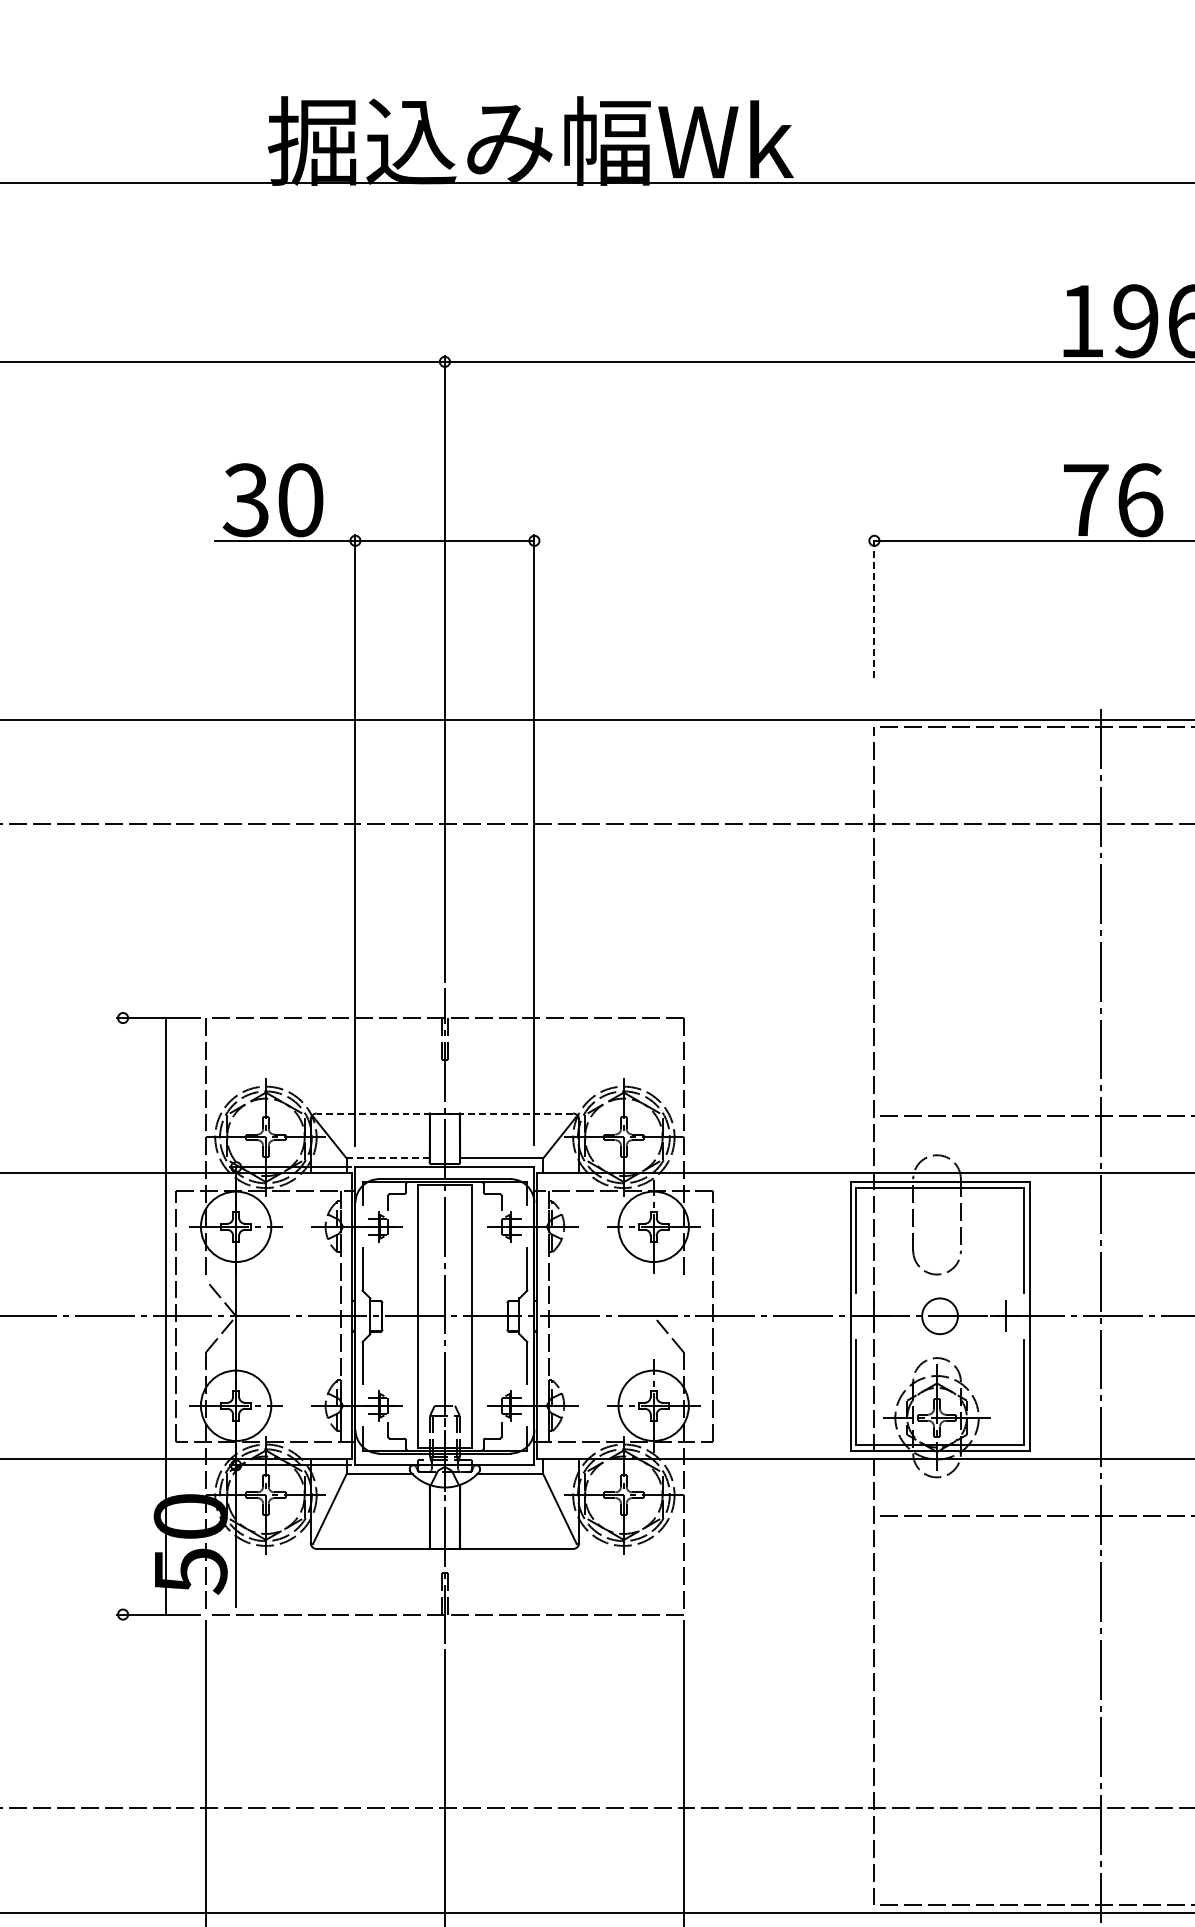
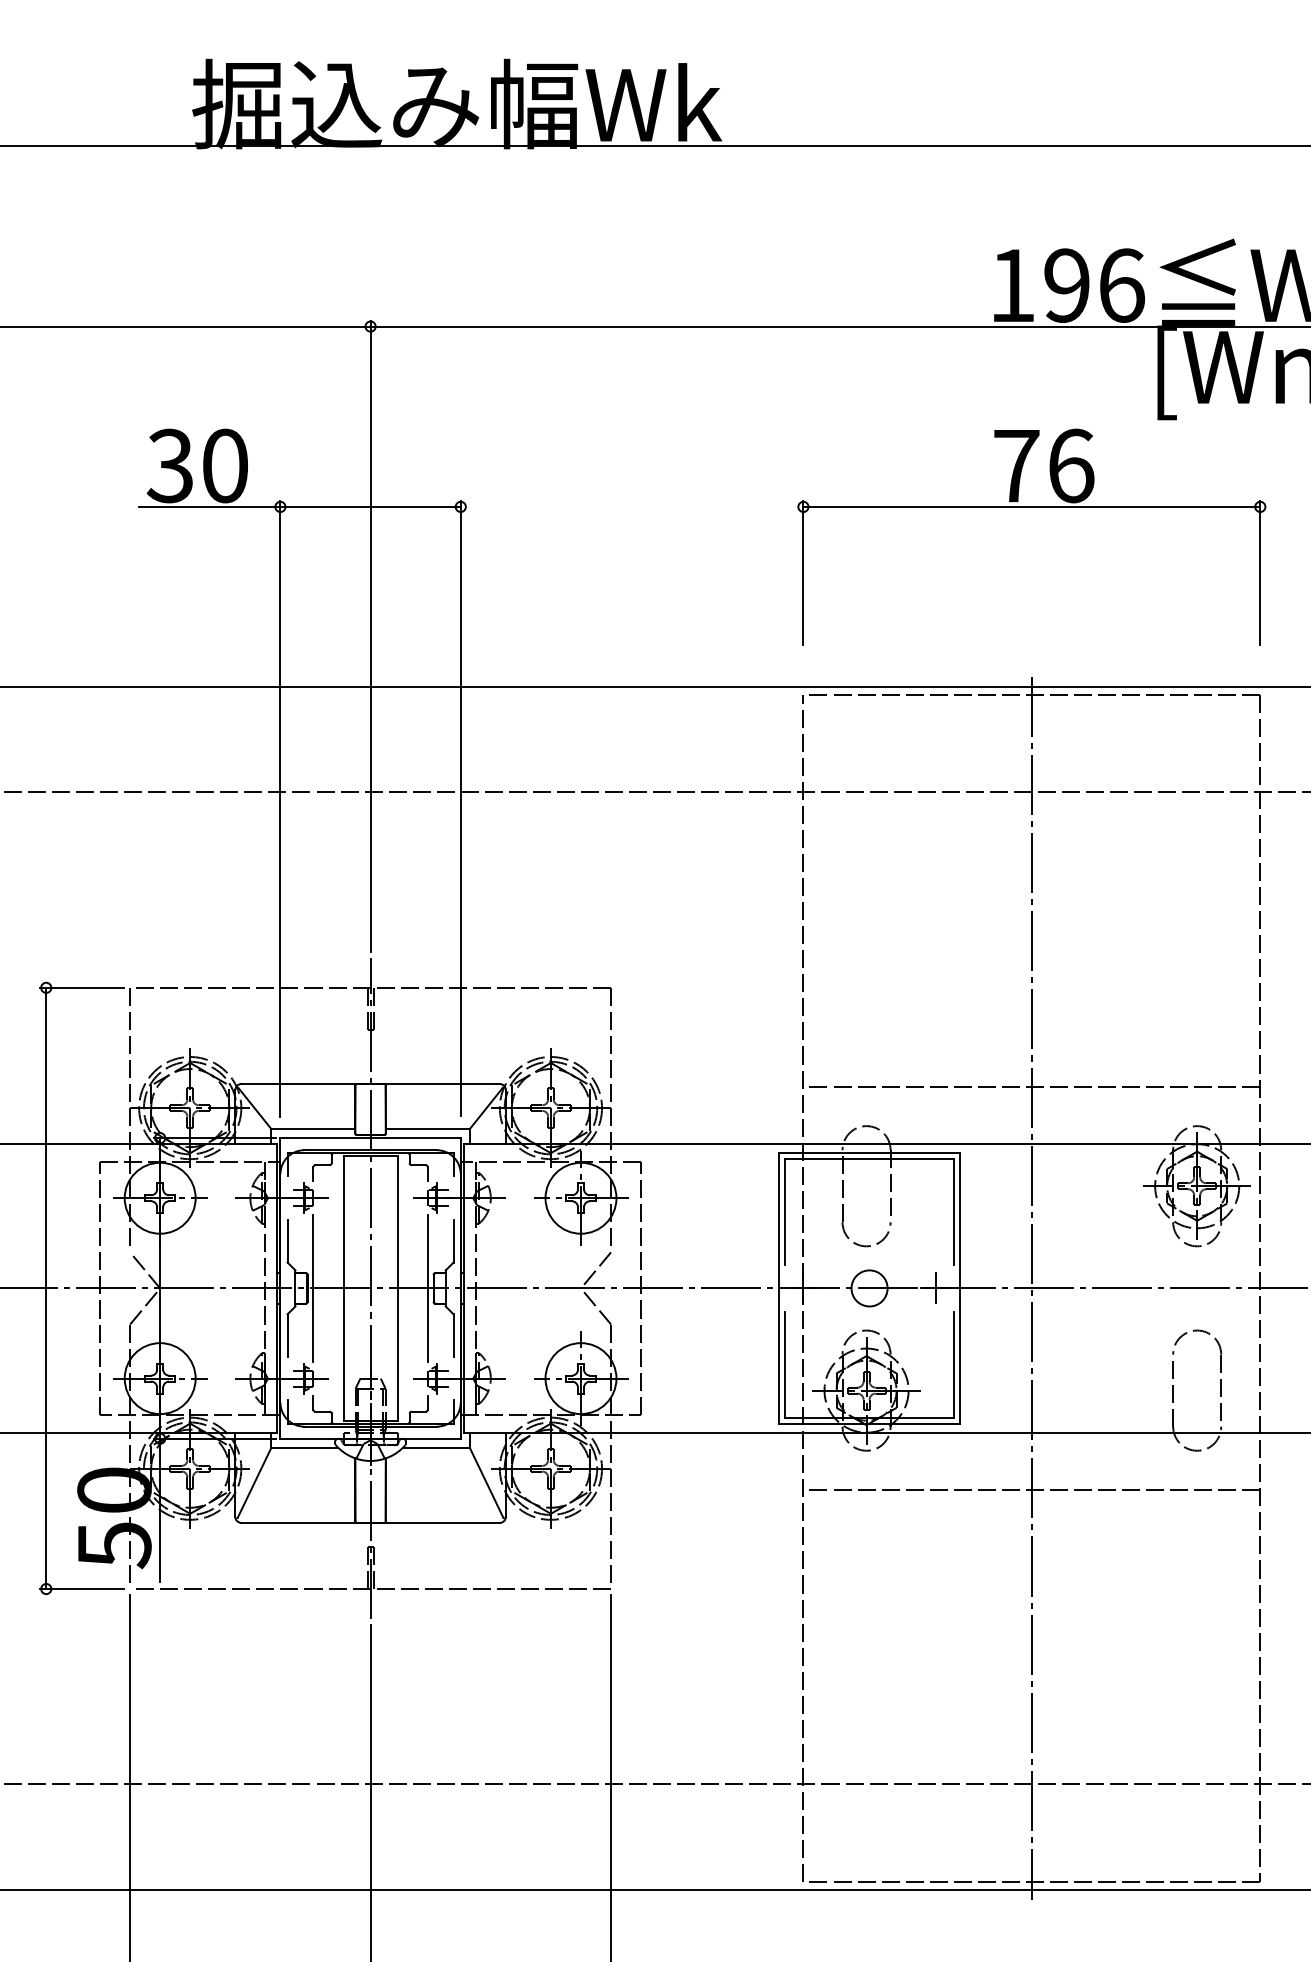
line: (874, 605) -> (803, 572), dashed -> solid
line: (444, 1113) -> (370, 1084), dashed -> solid
line: (388, 1158) -> (313, 1129), dashed -> solid
line: (669, 1298) -> (596, 1270), added
line: (165, 1316) -> (46, 1288), moved
line: (388, 1316) -> (313, 1288), added
line: (501, 1316) -> (427, 1288), added

